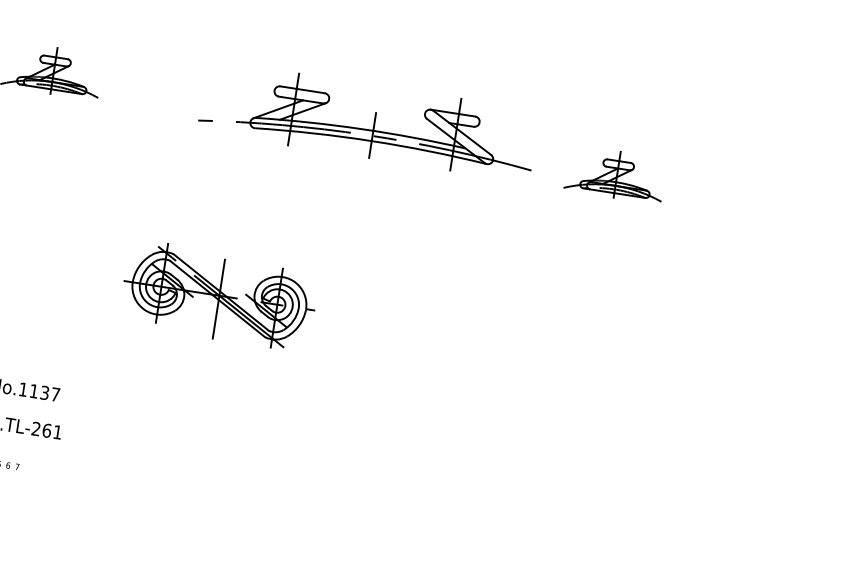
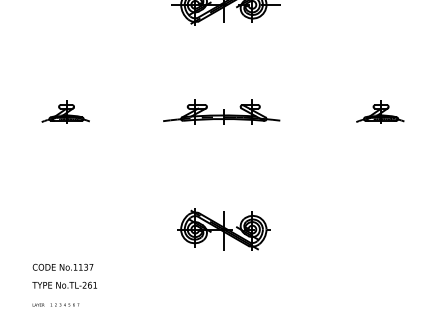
part: (368, 119) -> (221, 111), size x0.71
part: (616, 173) -> (380, 111), moved
part: (218, 295) -> (223, 229), moved

